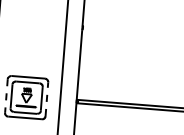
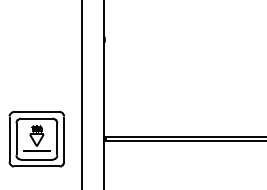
line: (6, 96) -> (9, 139), dashed -> solid
line: (47, 99) -> (64, 139), dashed -> solid

